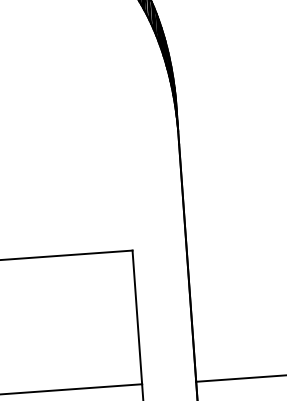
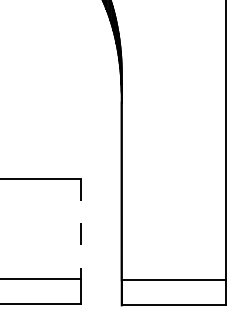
line: (137, 317) -> (81, 229), solid -> dashed

